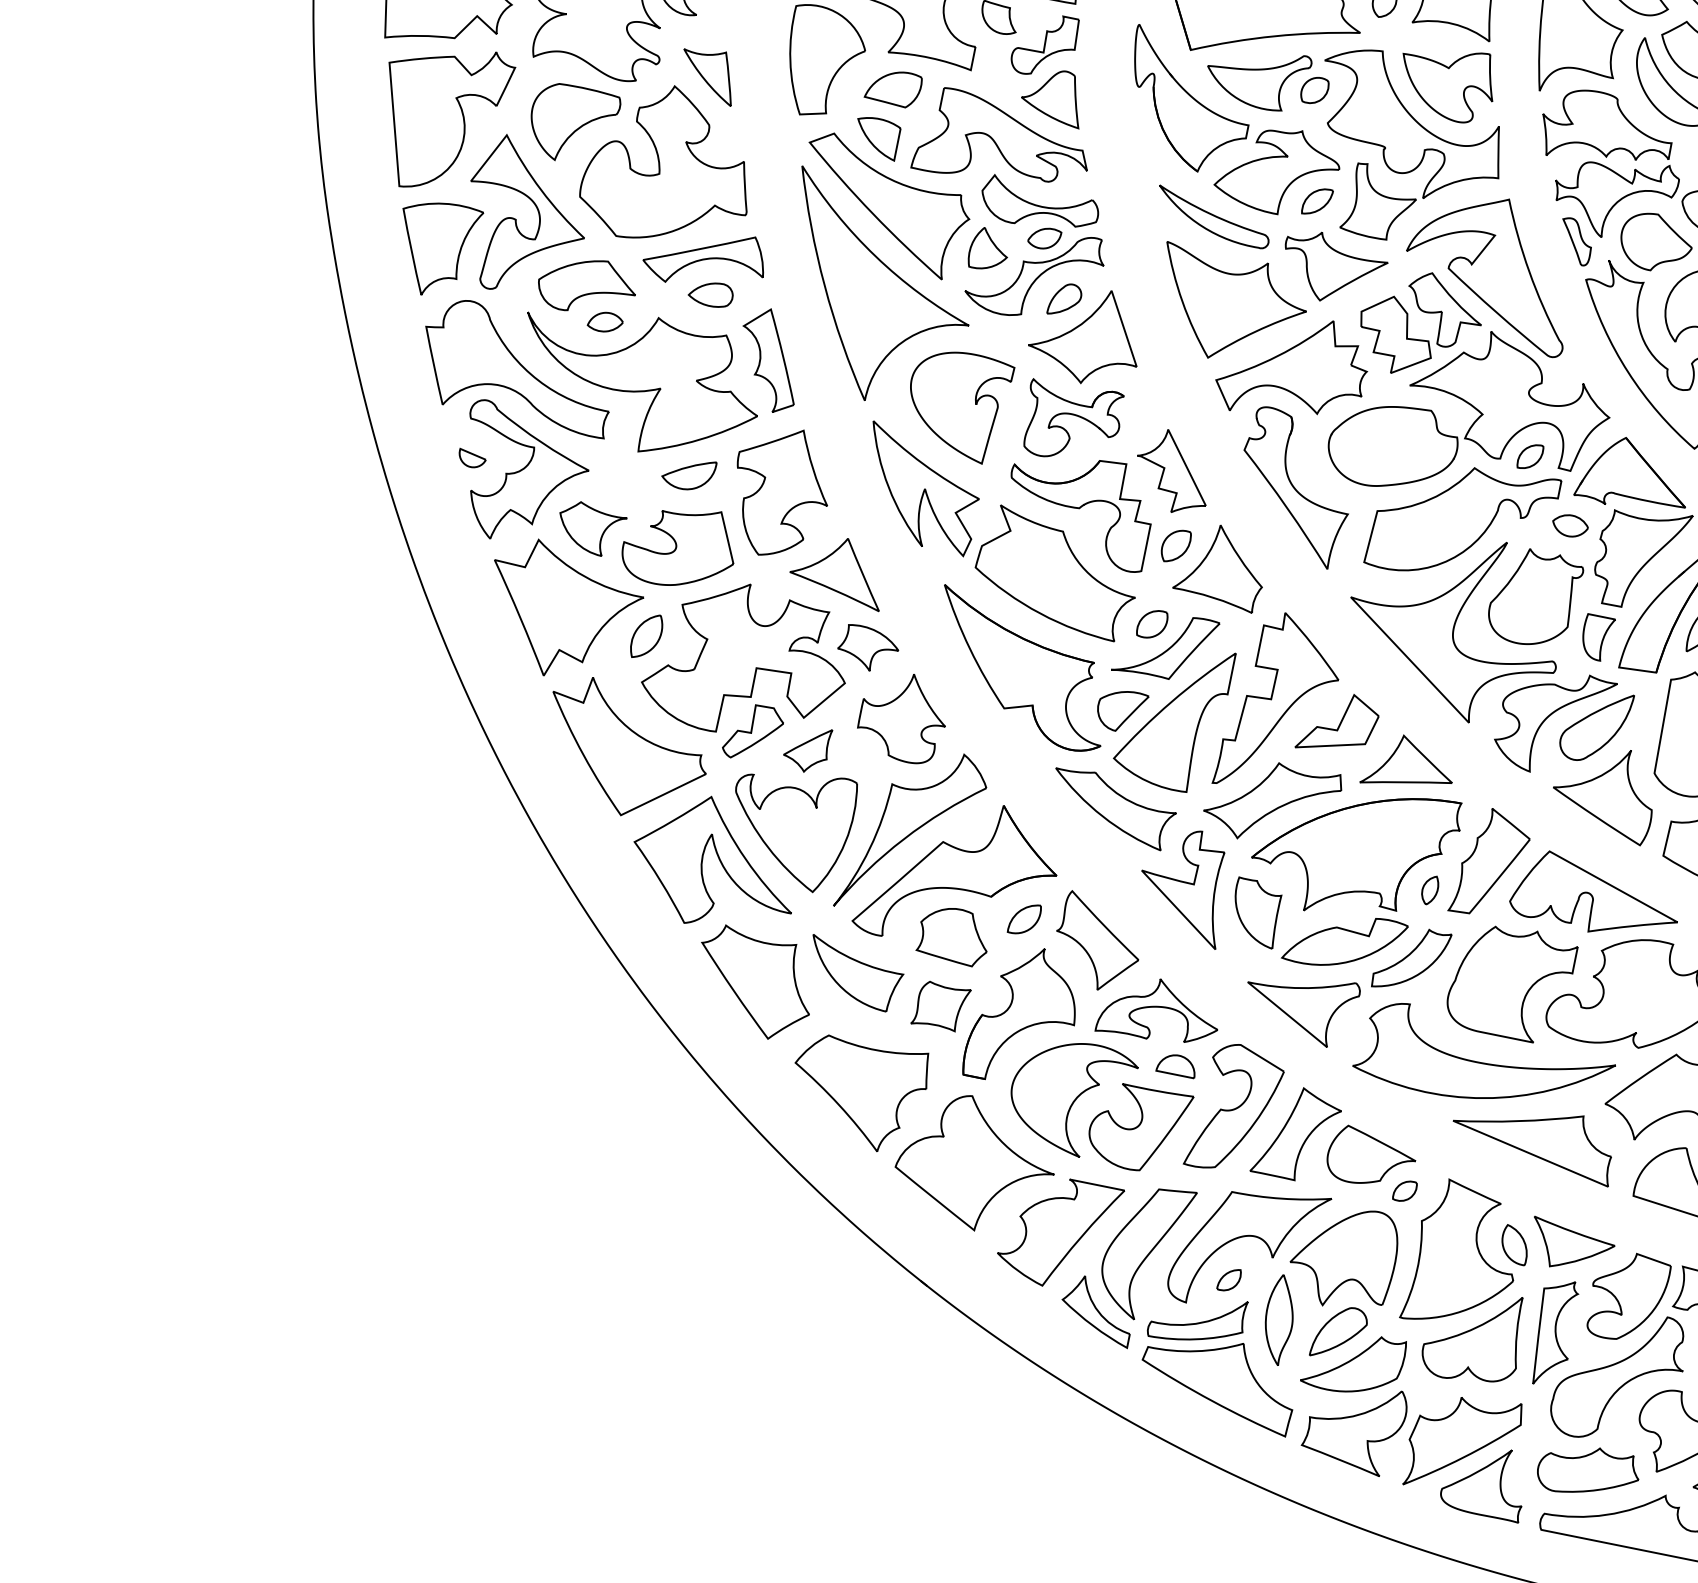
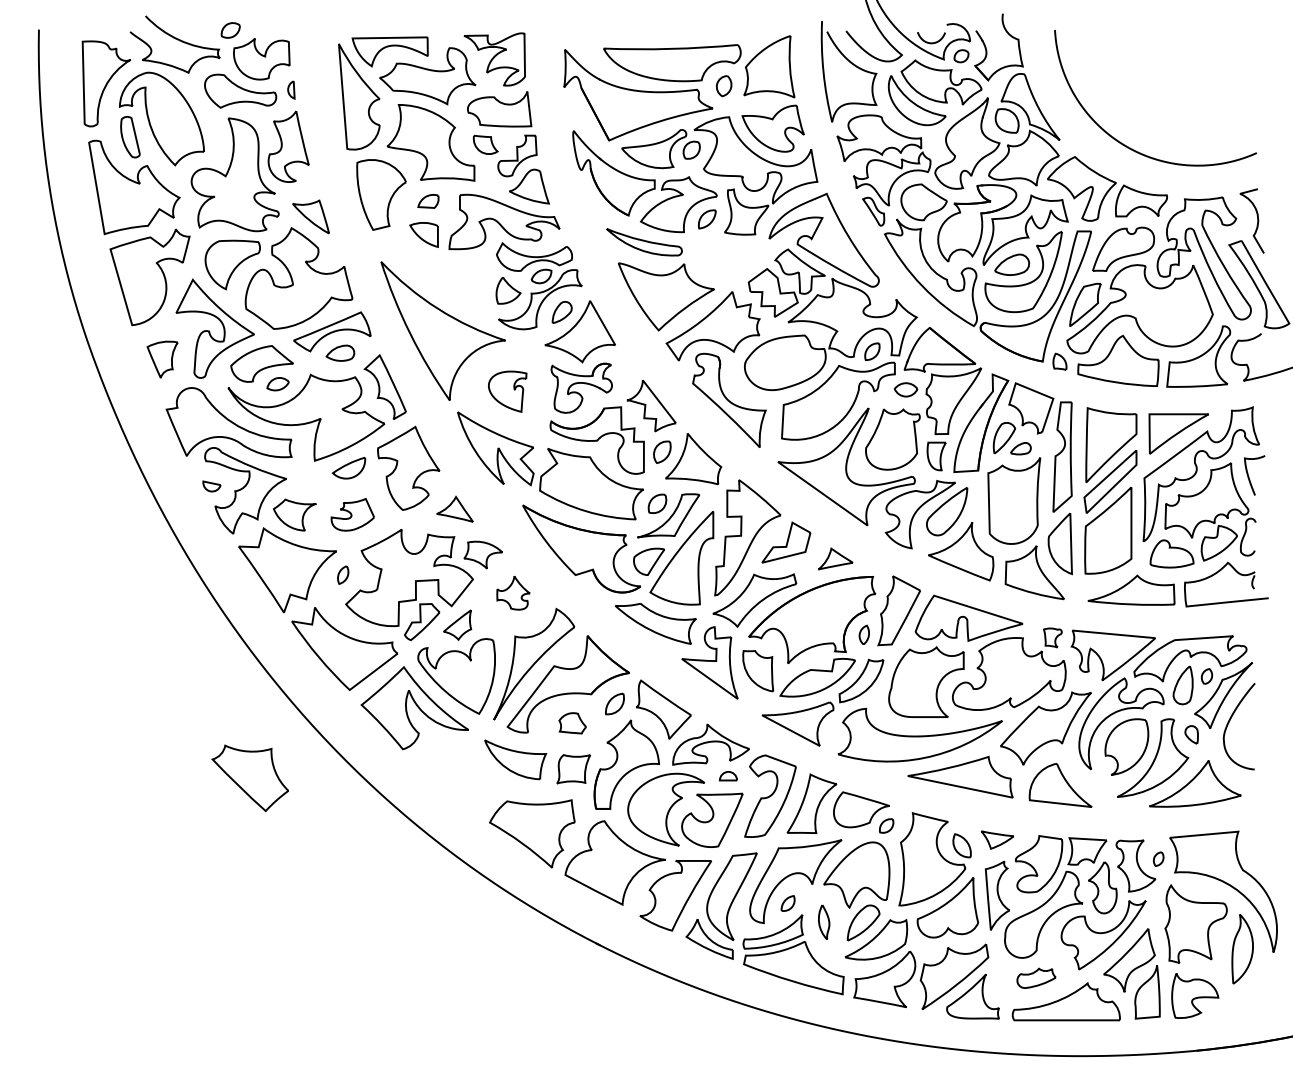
part: (893, 87) -> (428, 201), size x0.6
part: (884, 204) -> (437, 275), removed
part: (435, 248) -> (162, 359), size x0.6
part: (1332, 269) -> (725, 259), removed
part: (956, 404) -> (507, 391), size x0.6
part: (679, 545) -> (352, 514), size x0.6
part: (838, 569) -> (454, 509), size x0.6
part: (645, 635) -> (342, 574), size x0.6
part: (903, 715) -> (513, 592), size x0.6
part: (1409, 763) -> (835, 558), size x0.6
part: (953, 935) -> (572, 723), size x0.6
part: (753, 983) -> (249, 778), moved
part: (1177, 1065) -> (728, 776), size x0.7
part: (1571, 1246) -> (997, 839), size x0.6
part: (1277, 1320) -> (823, 922), size x0.6
part: (1588, 1472) -> (1036, 978), size x0.6

